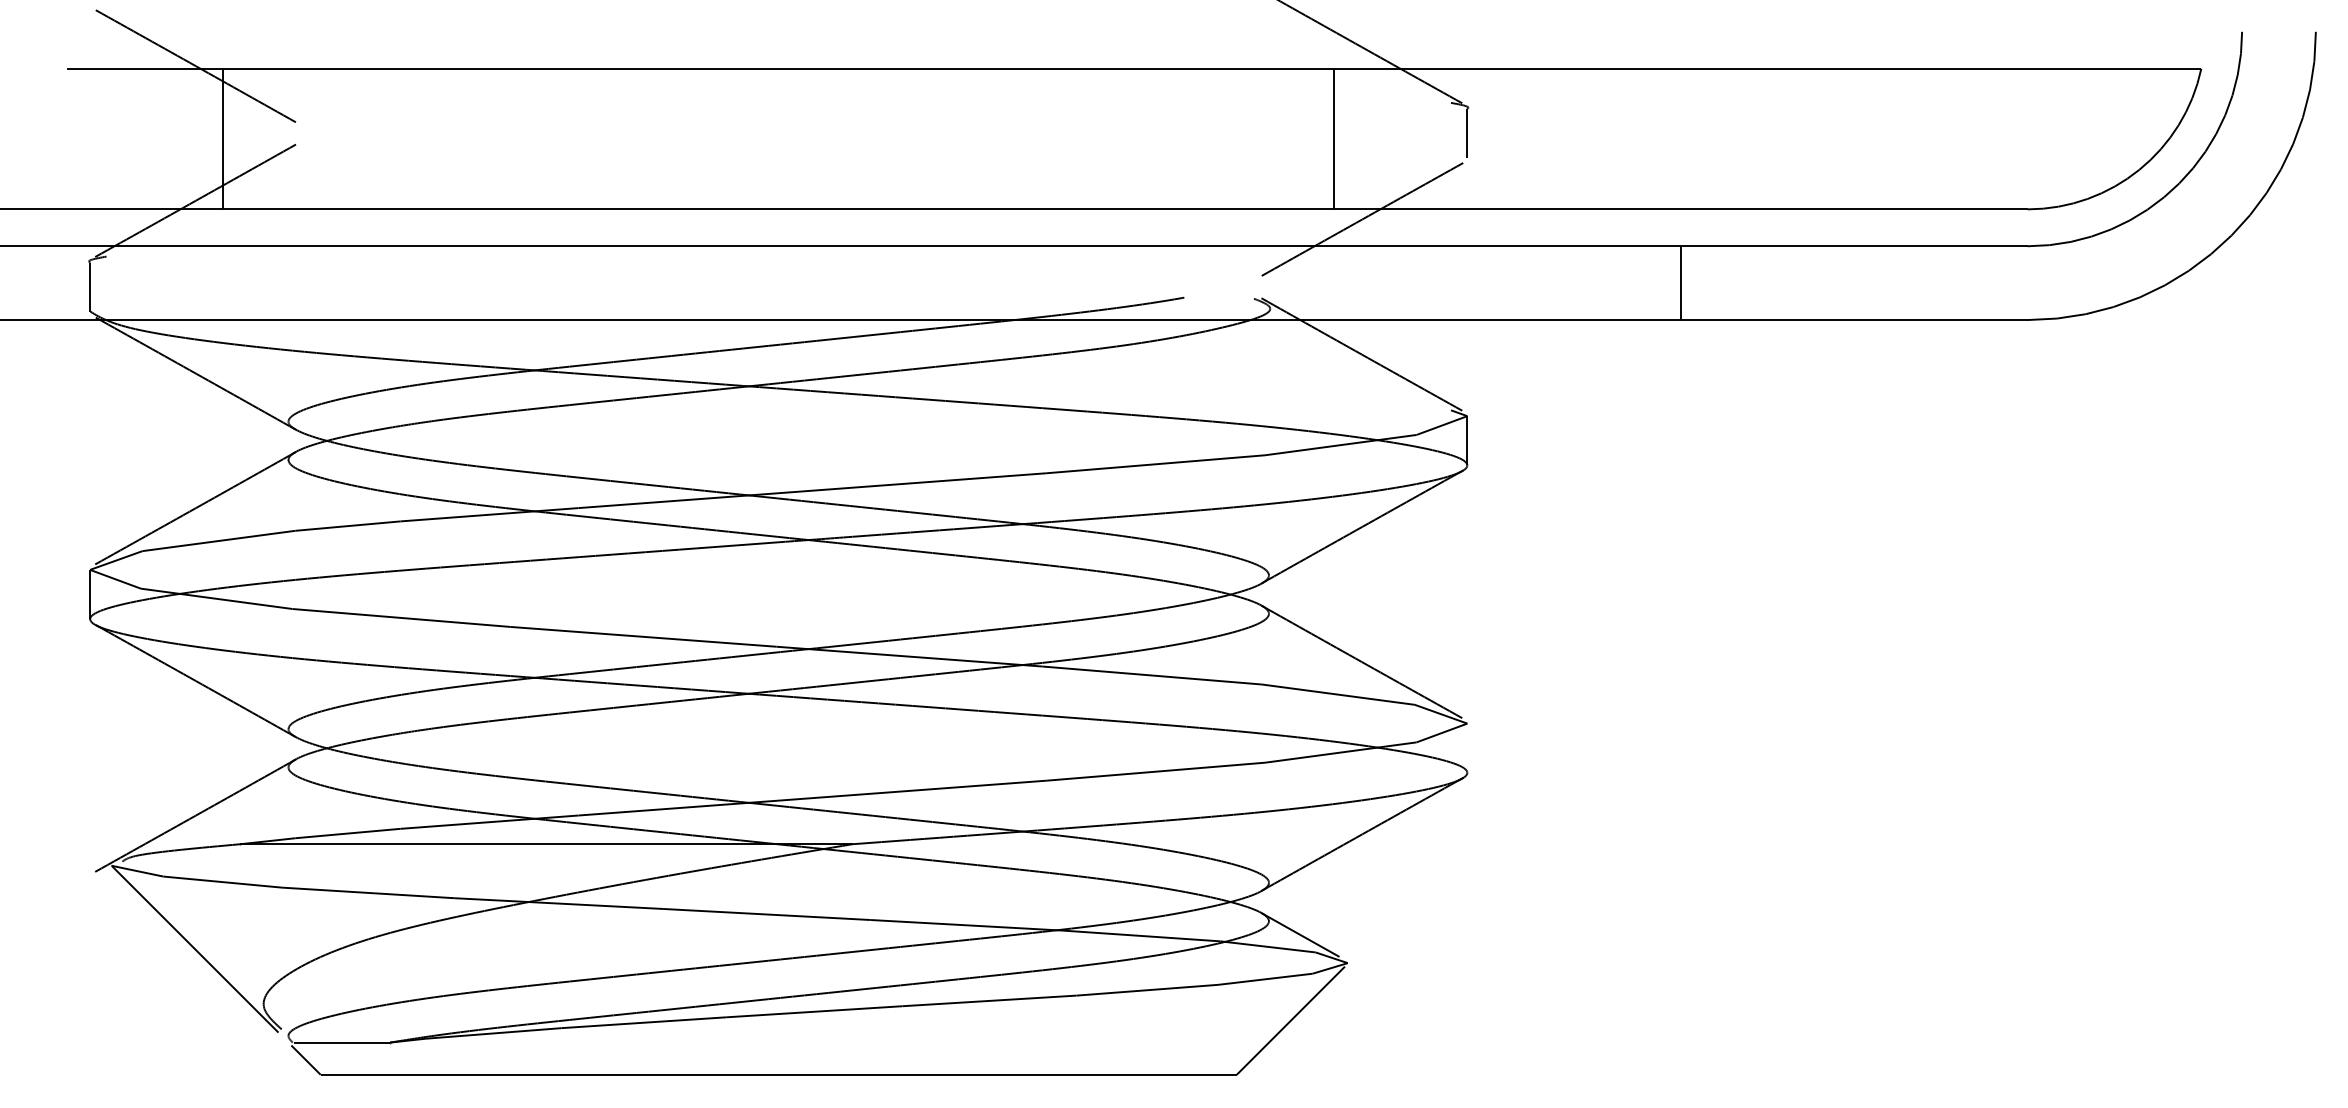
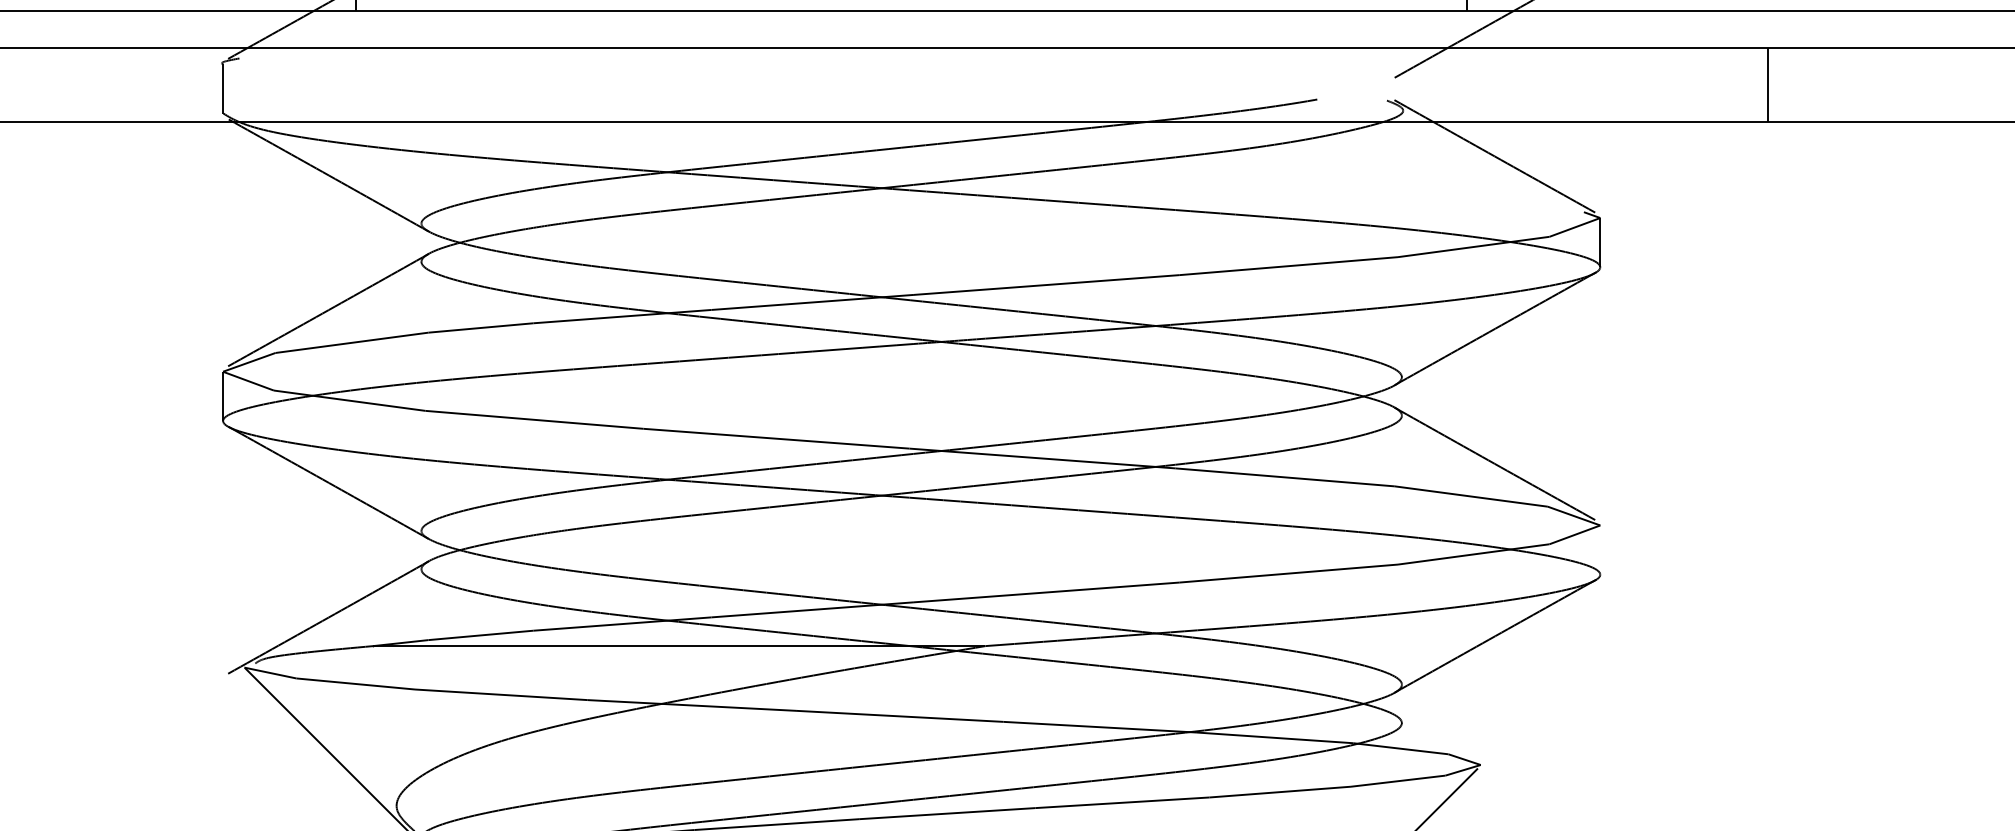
line: (1680, 283) -> (1767, 85), moved
line: (1300, 934) -> (1433, 736), removed

